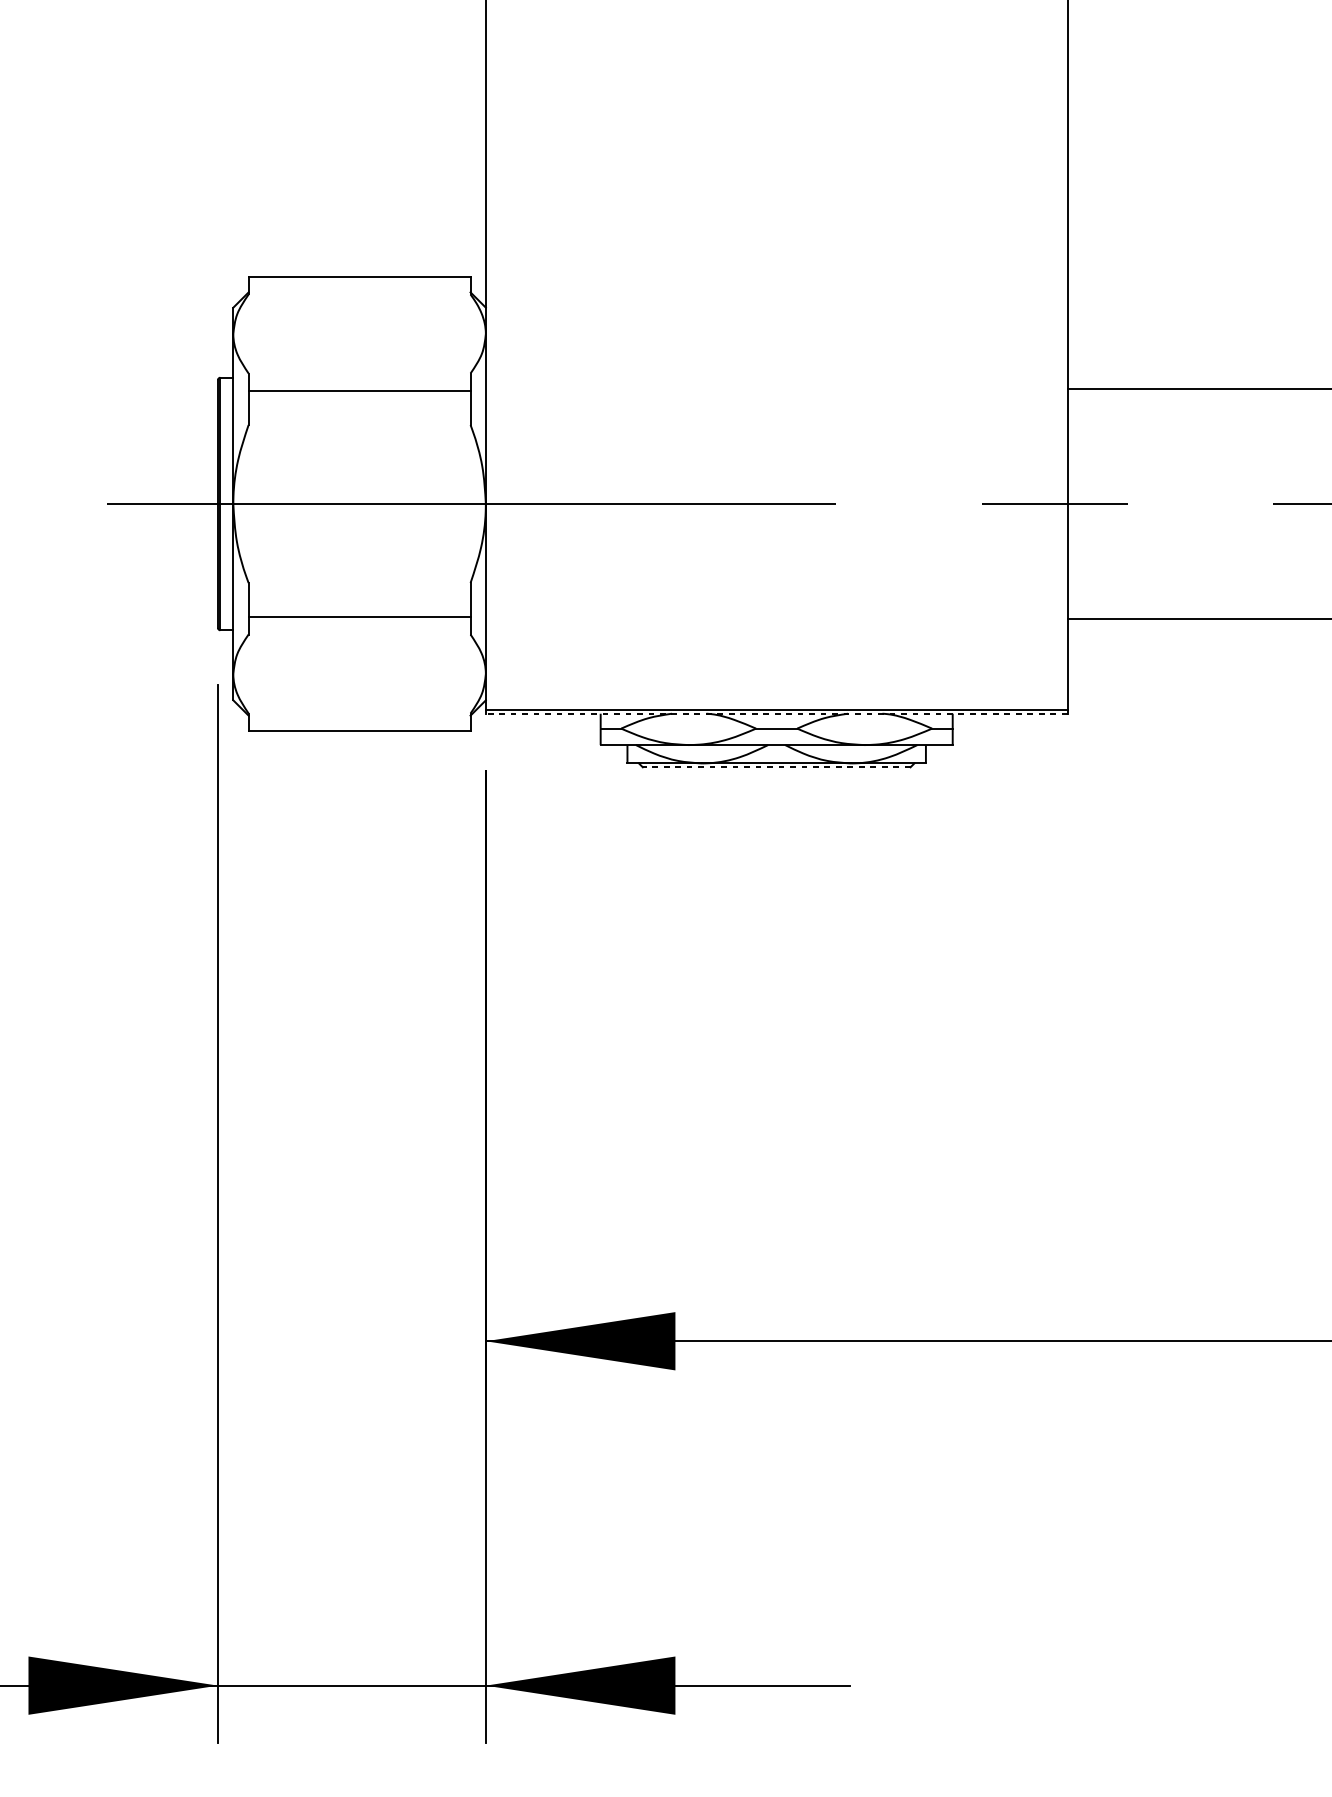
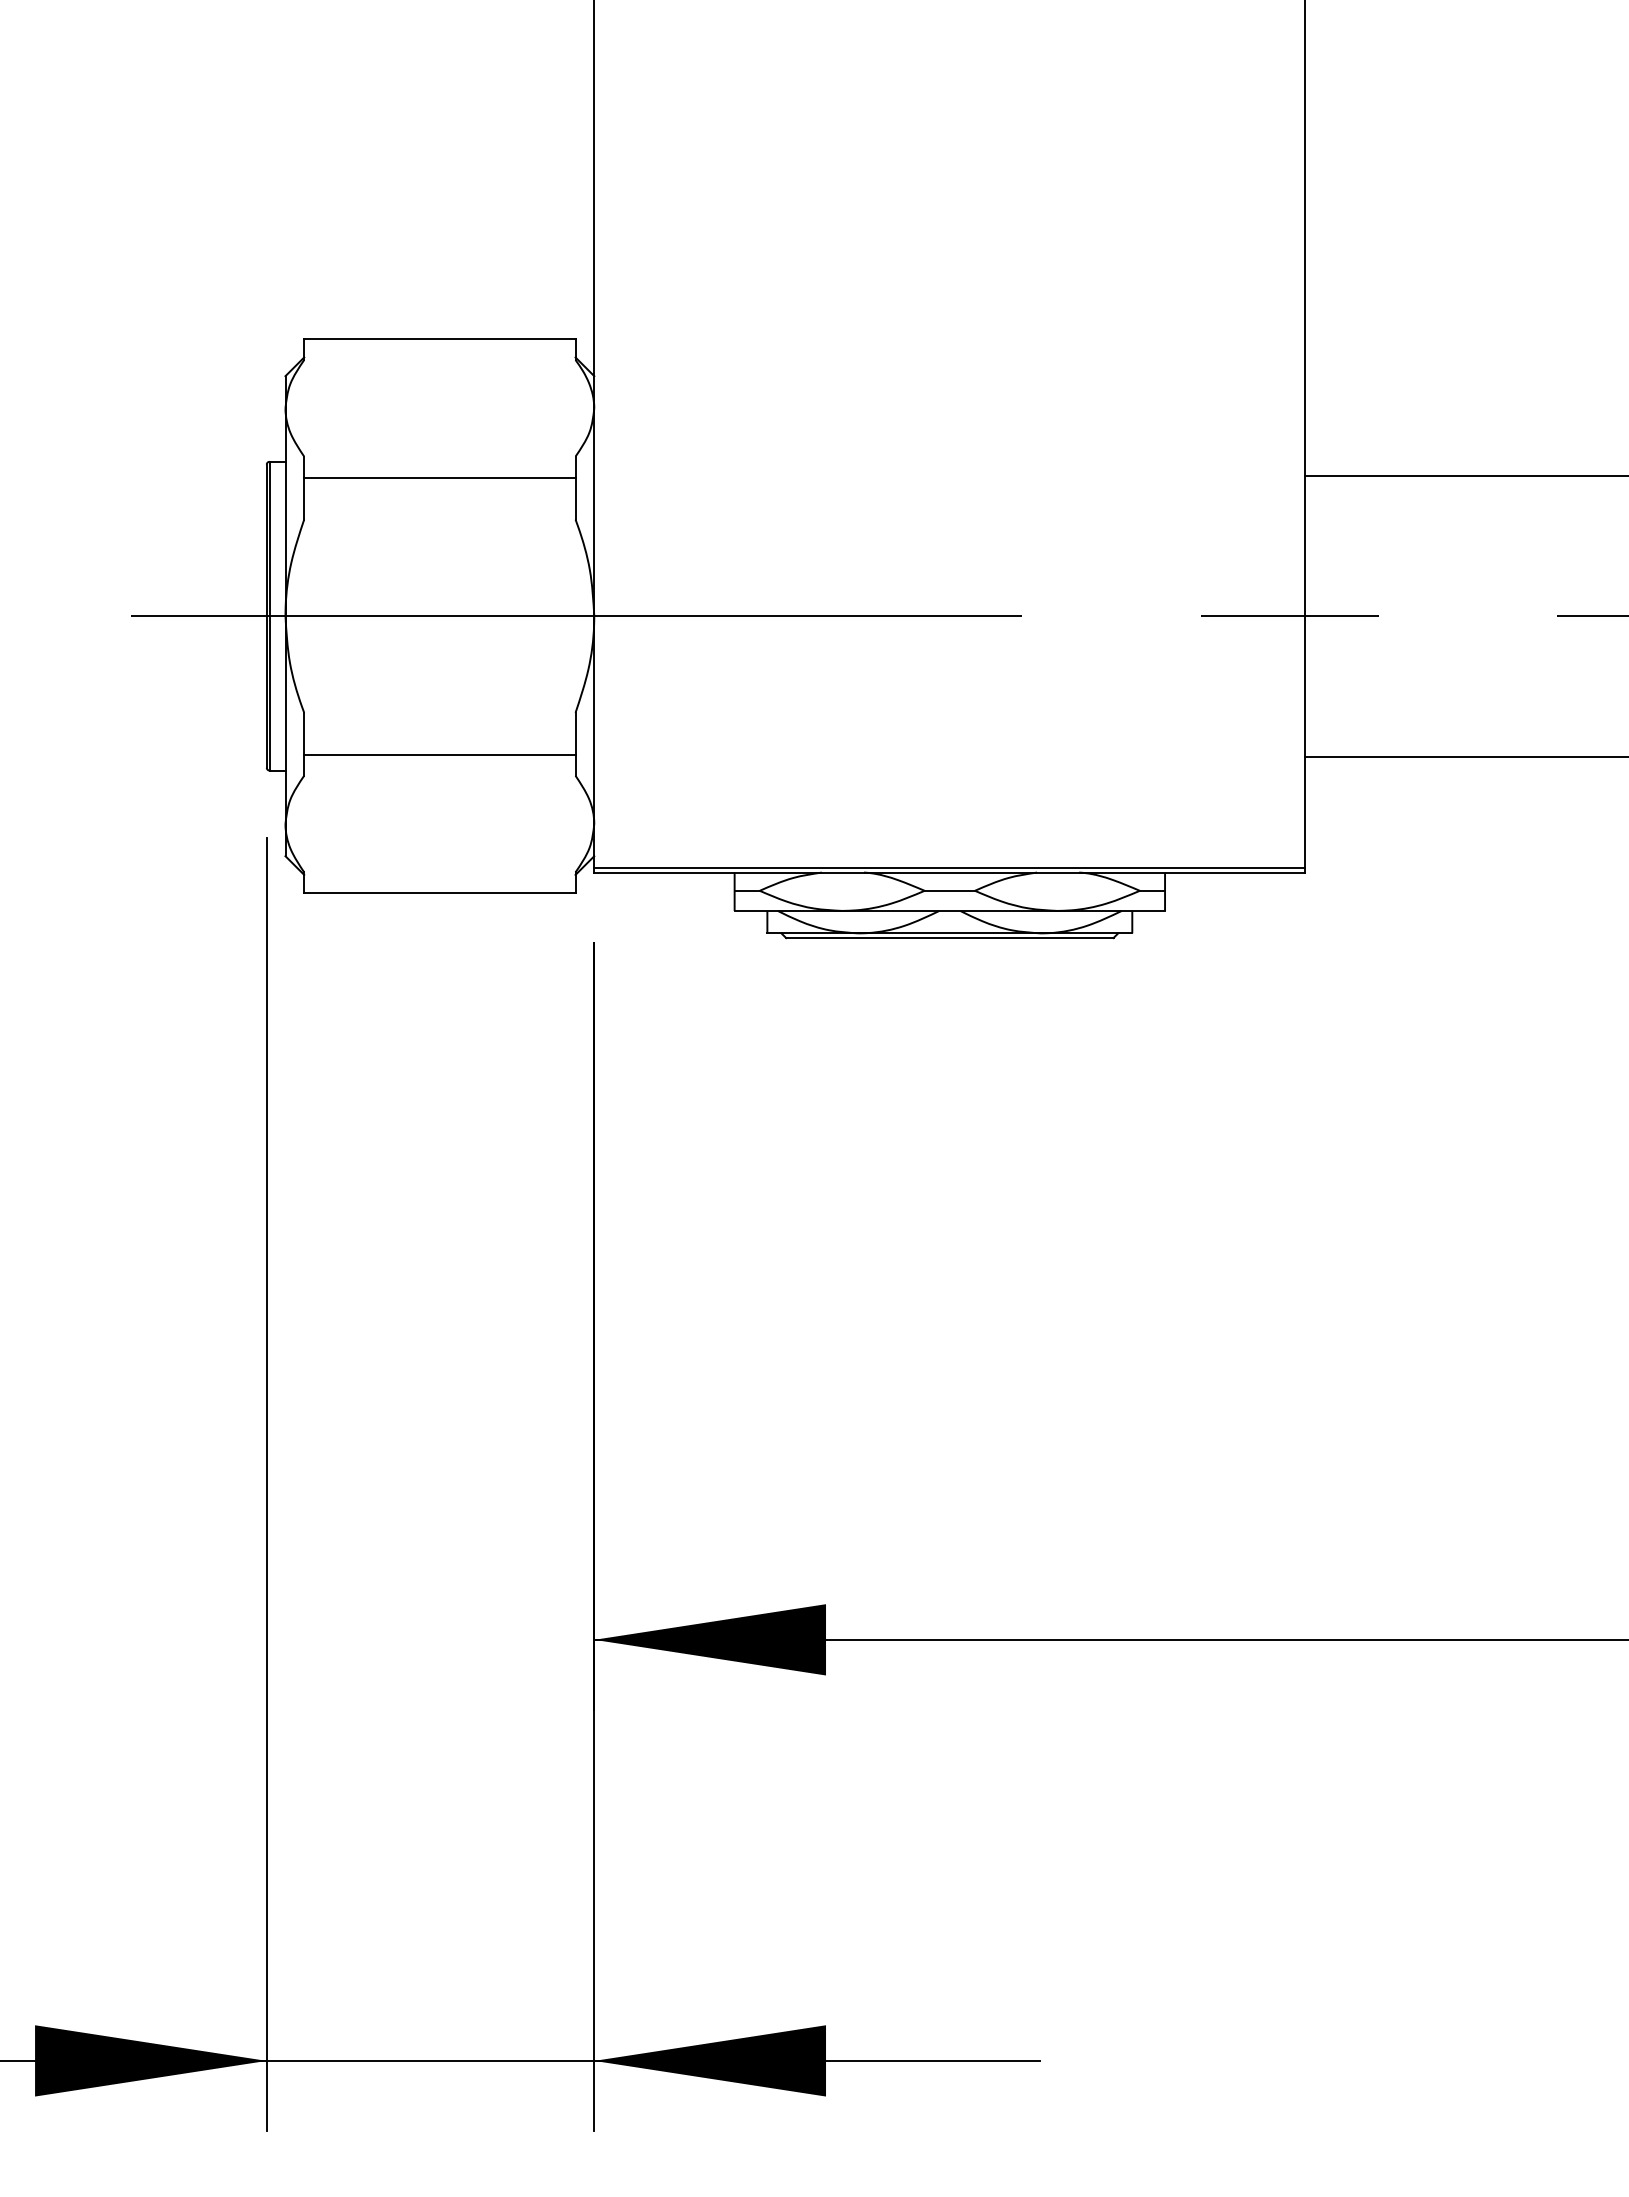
line: (776, 713) -> (949, 872), dashed -> solid
line: (776, 767) -> (949, 938), dashed -> solid

